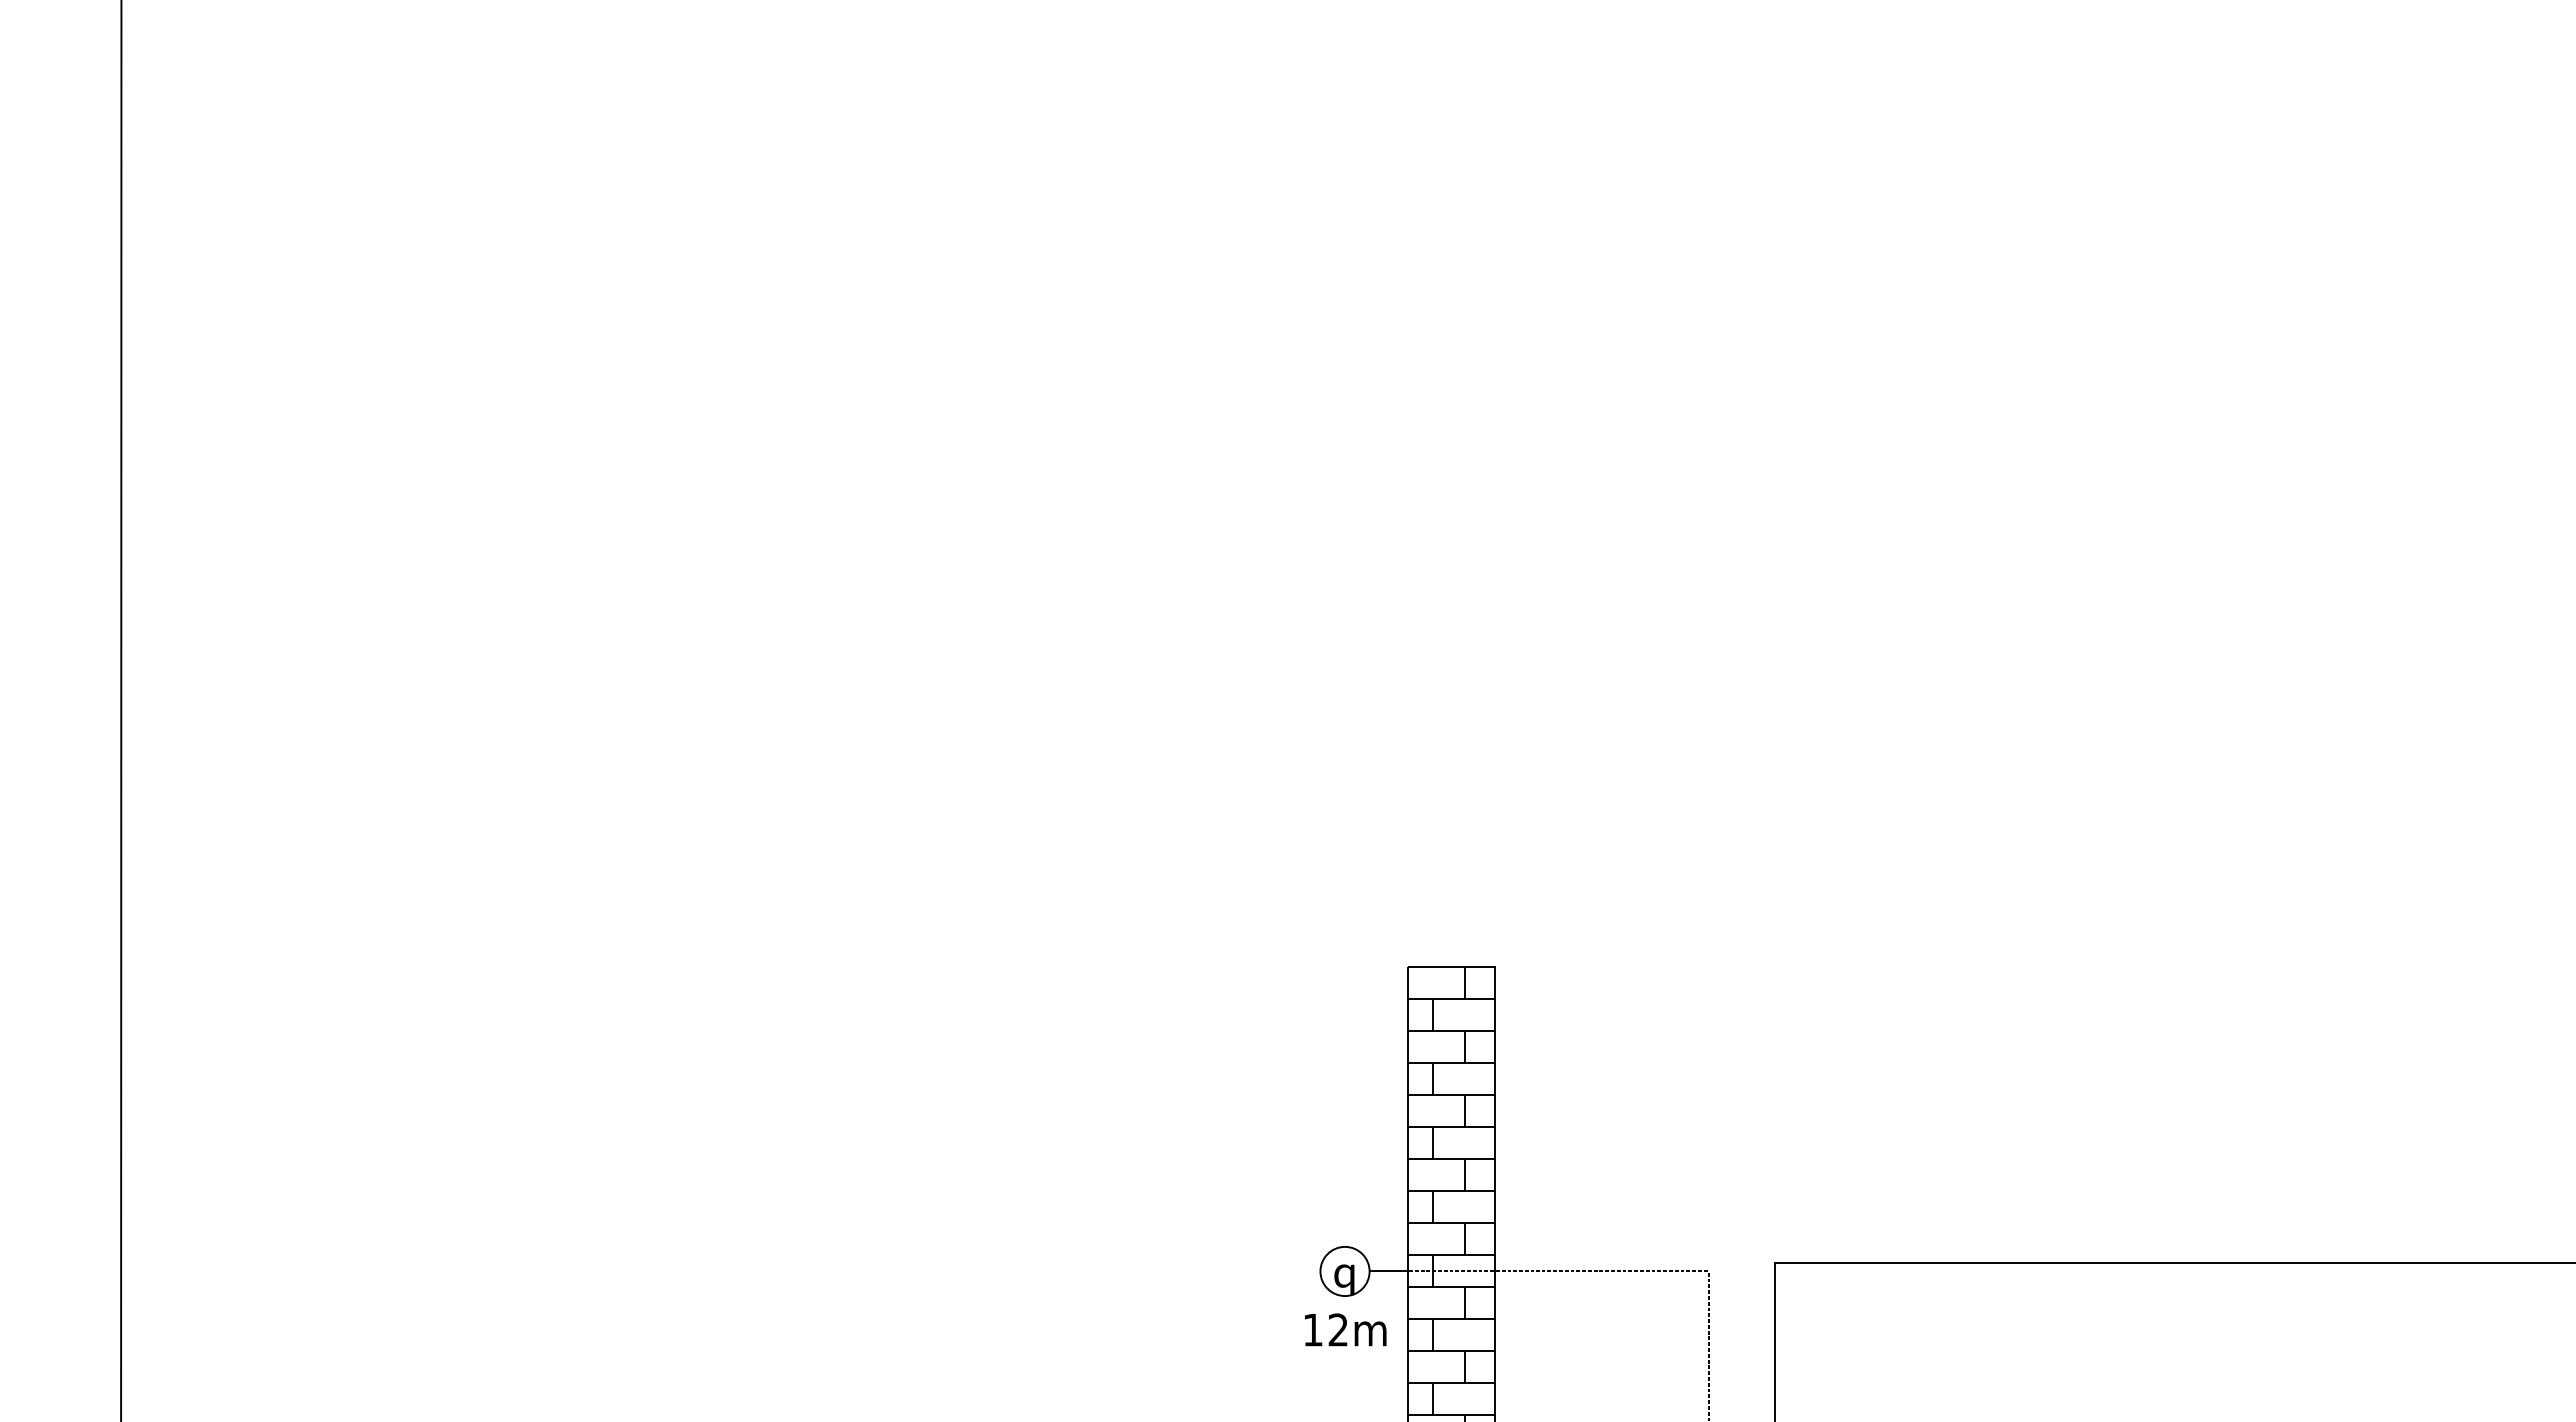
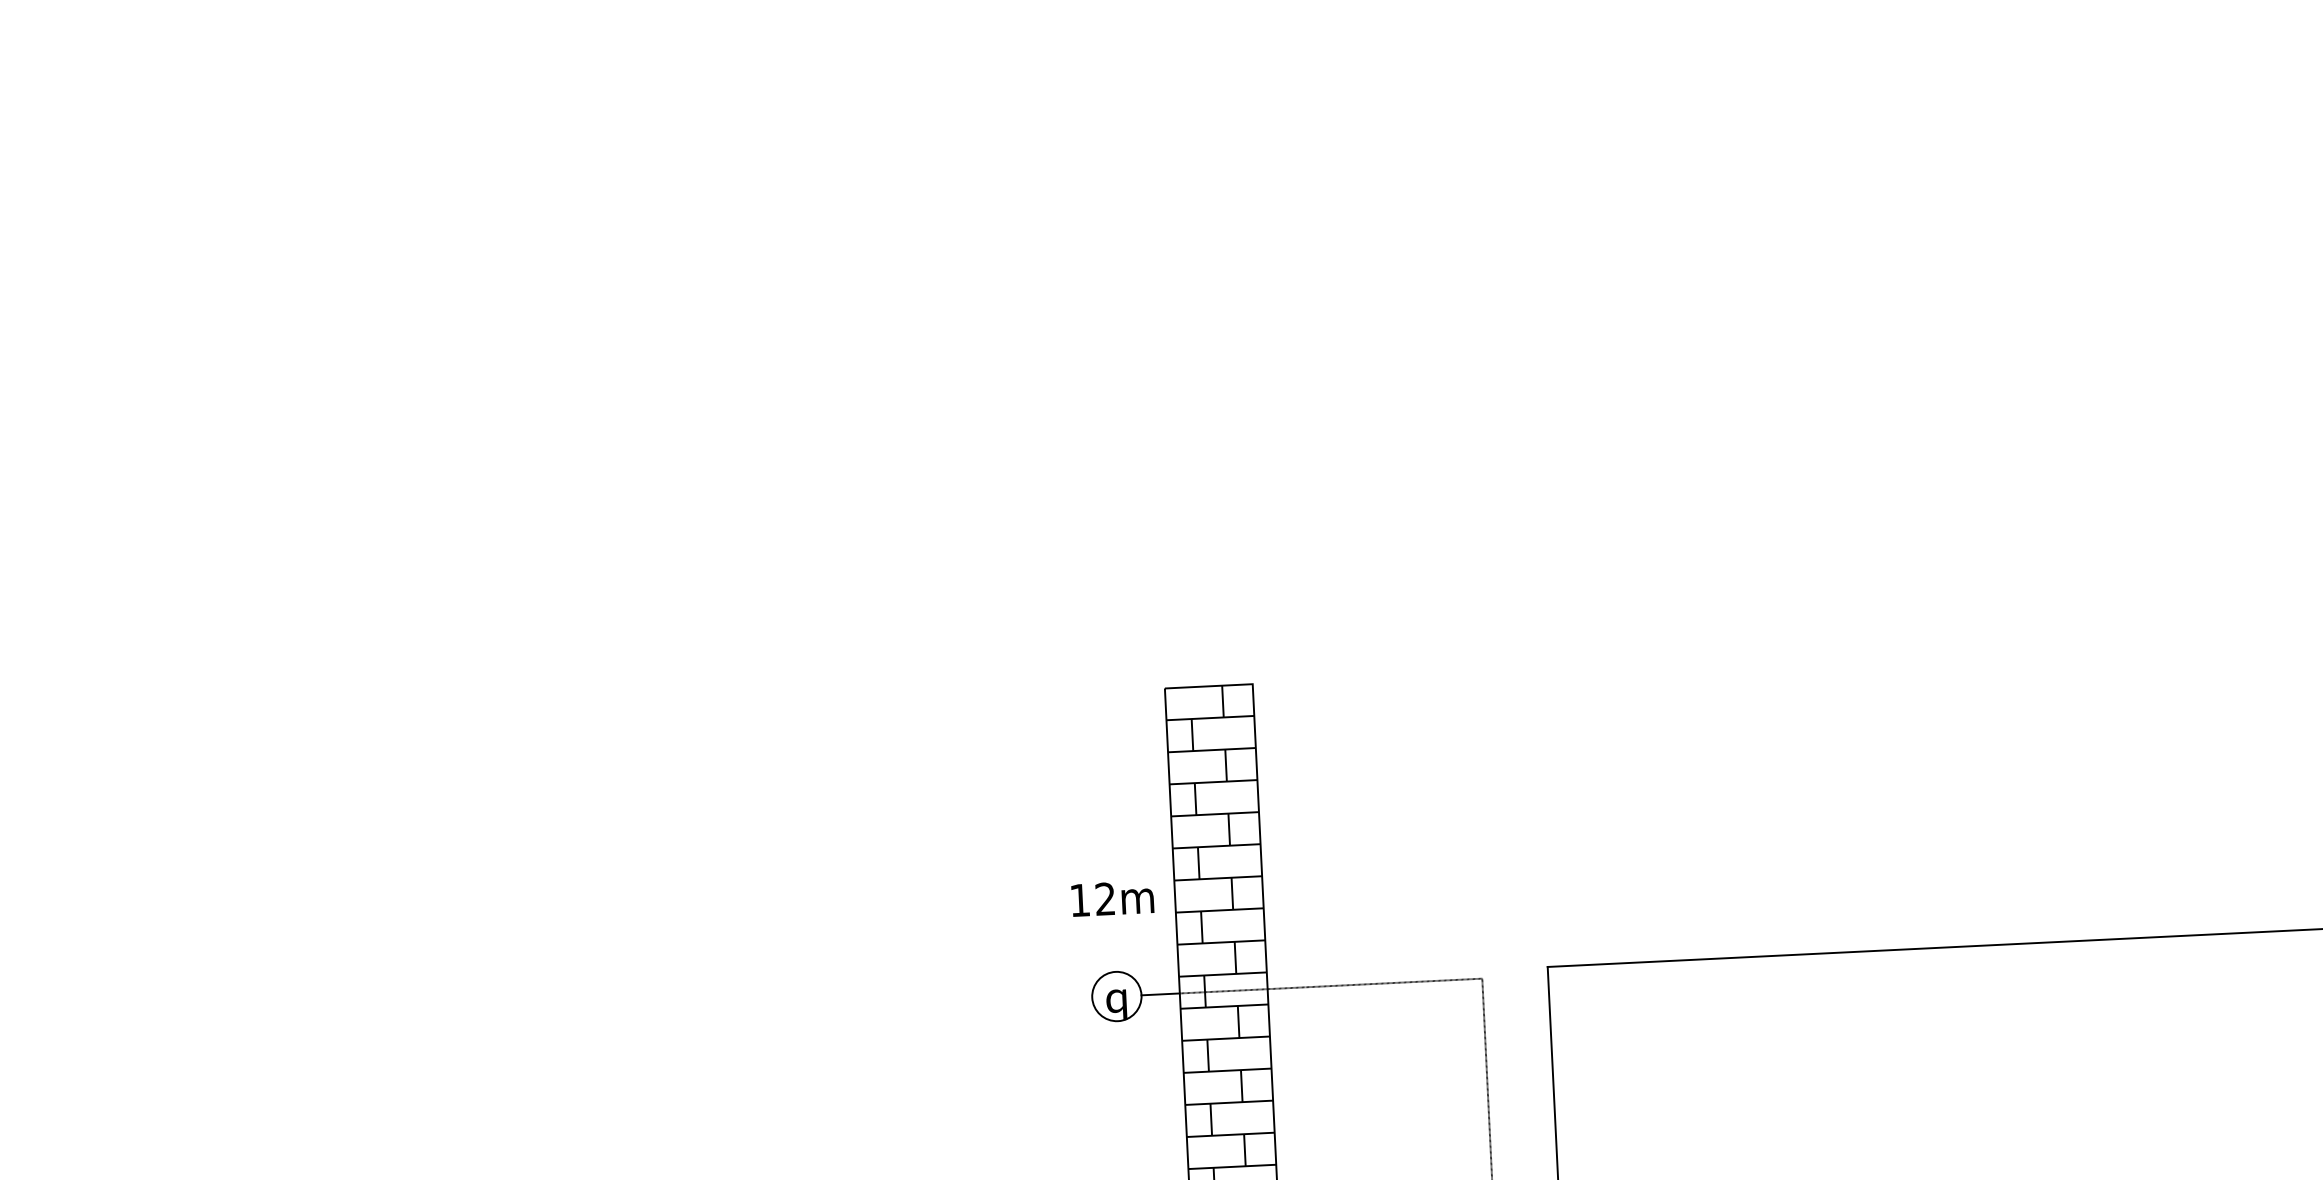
text: (1345, 1329) -> (1112, 898), moved

